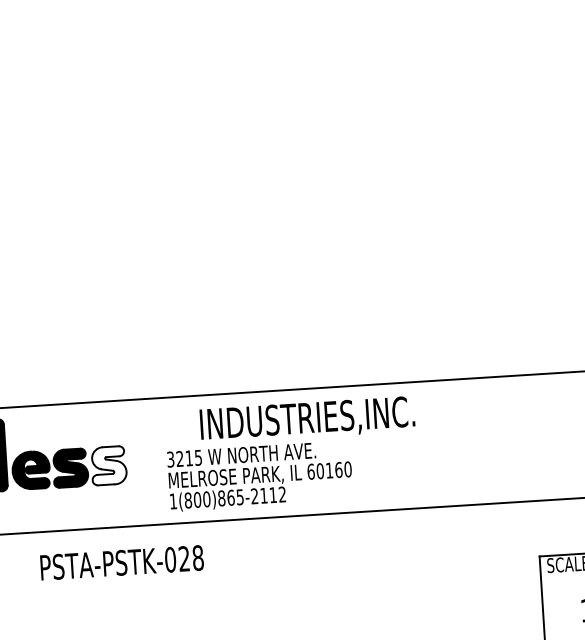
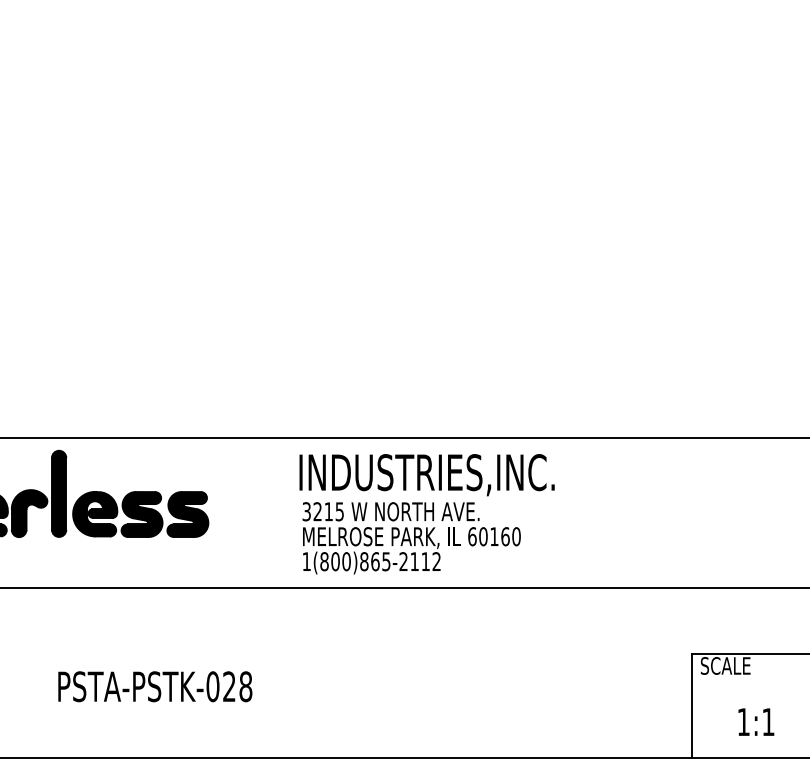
fill: (108, 465) -> (187, 514), added
text: (260, 476) -> (411, 538), moved
text: (122, 562) -> (155, 686), moved

